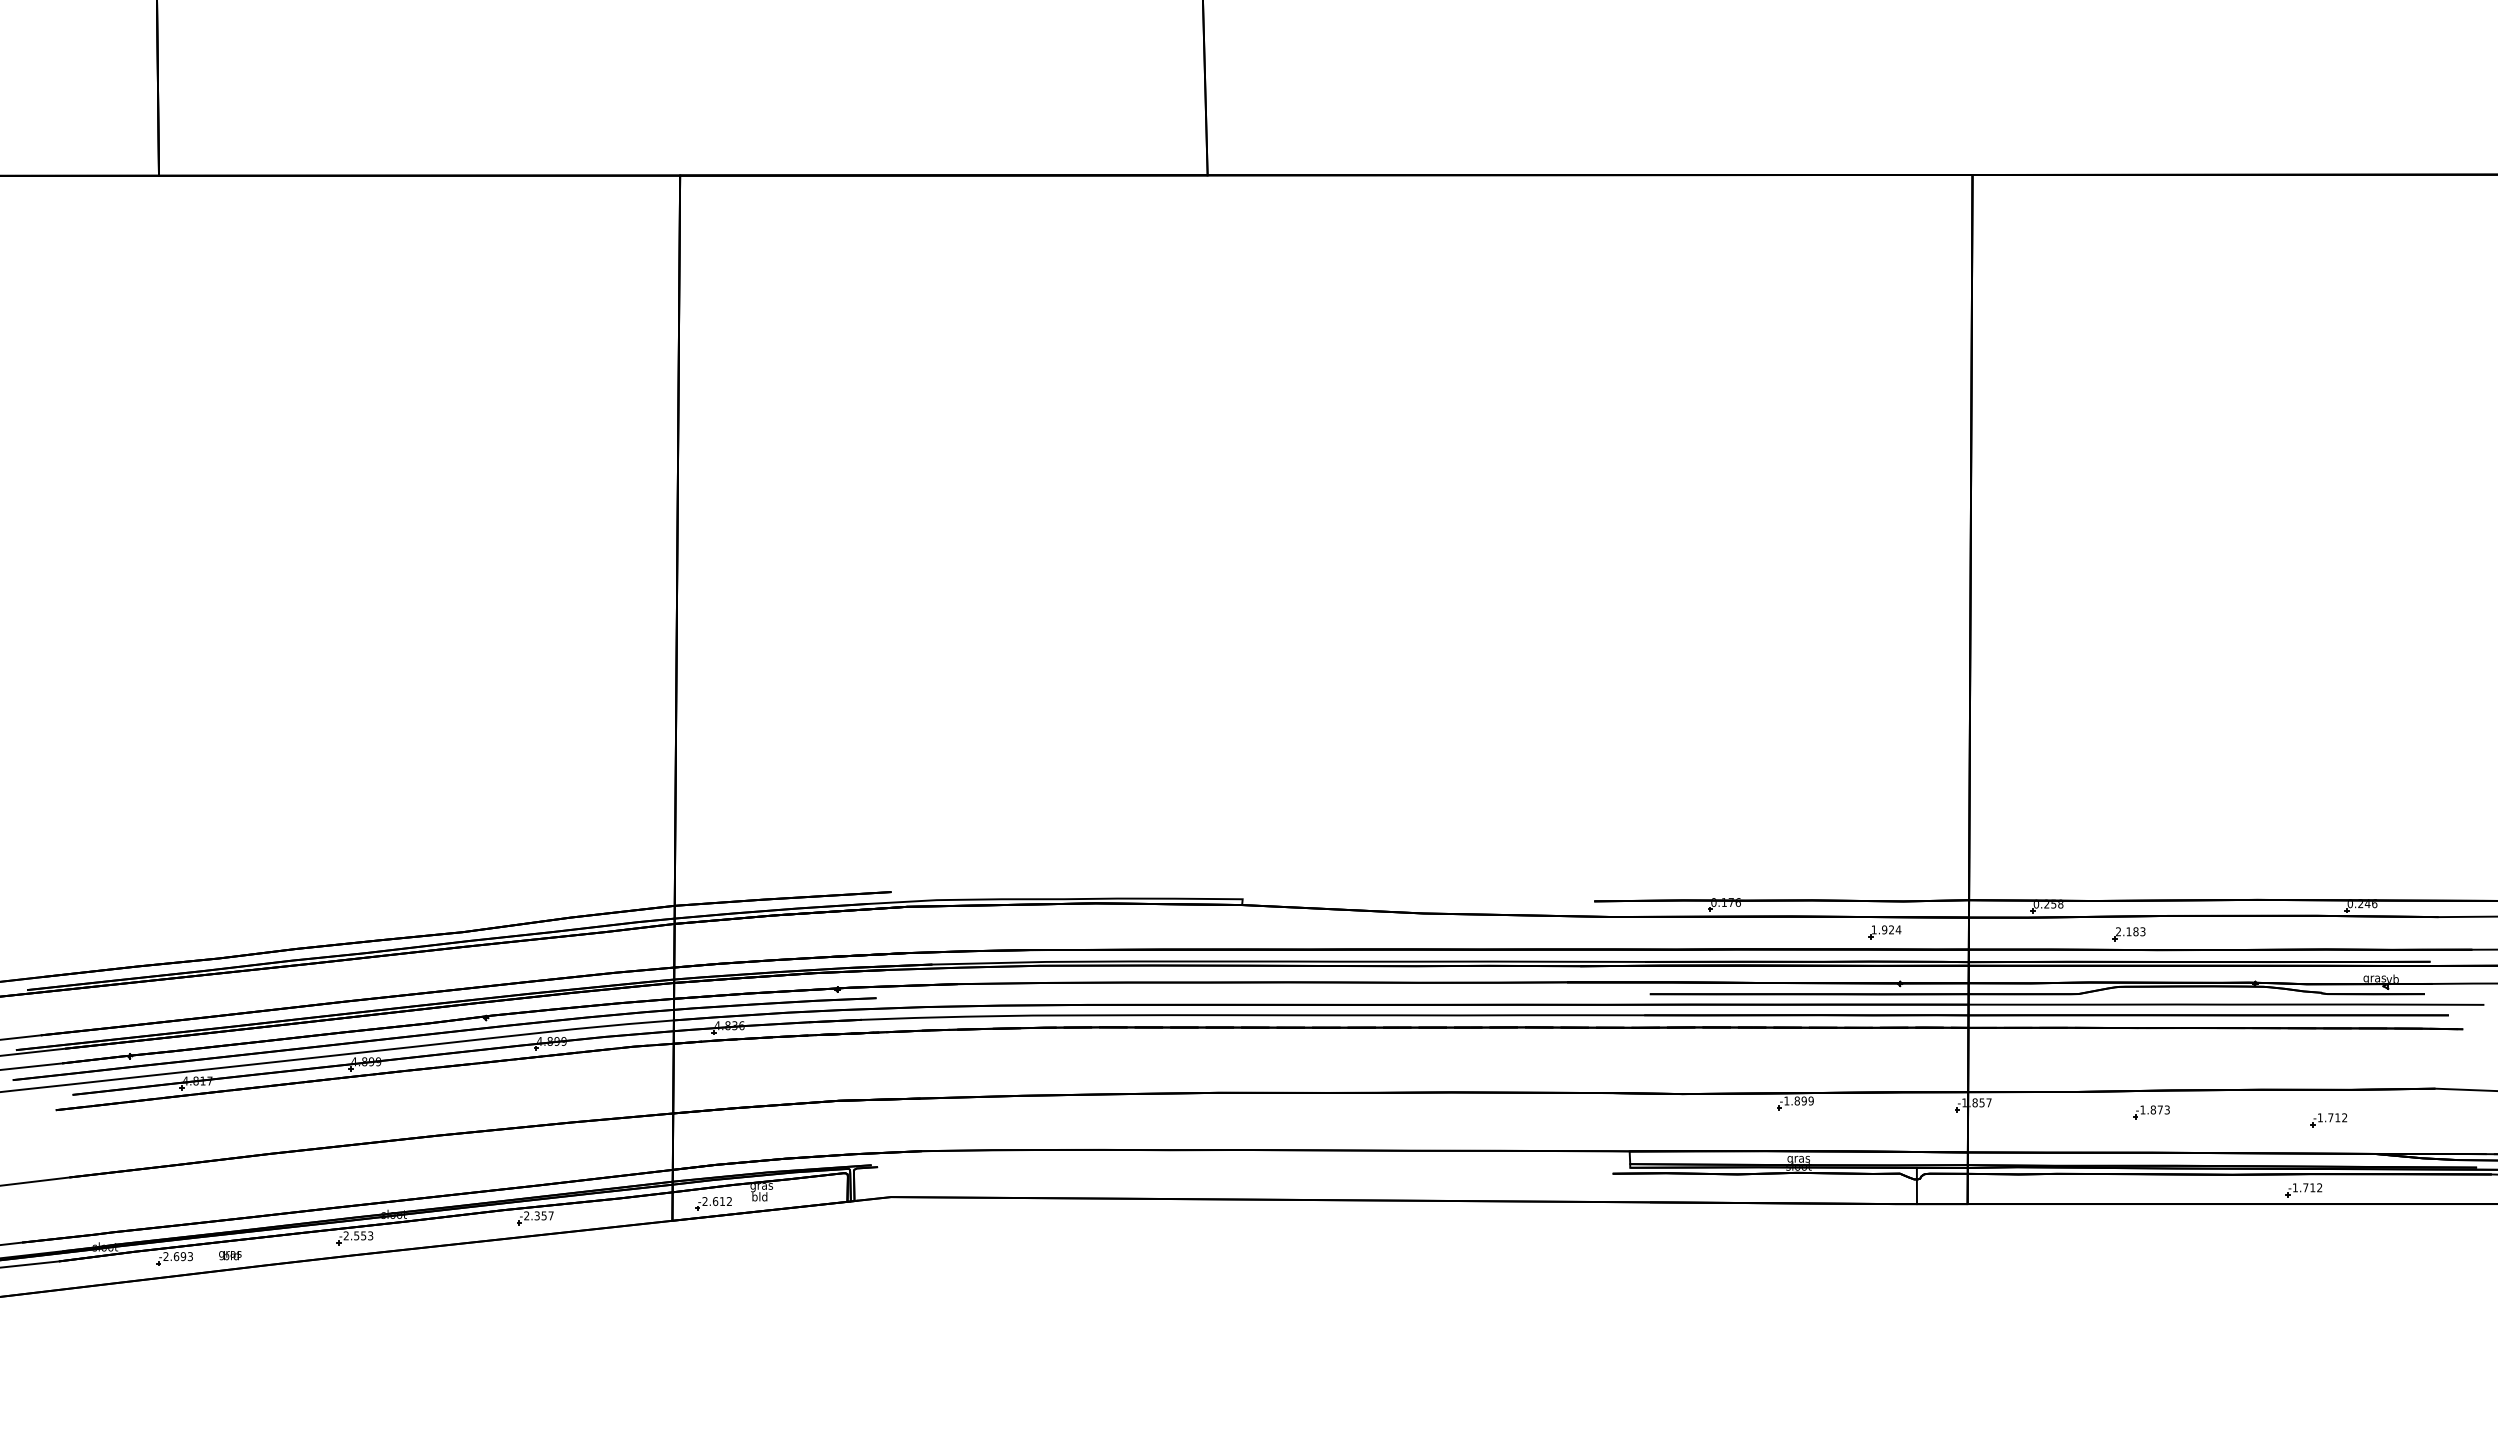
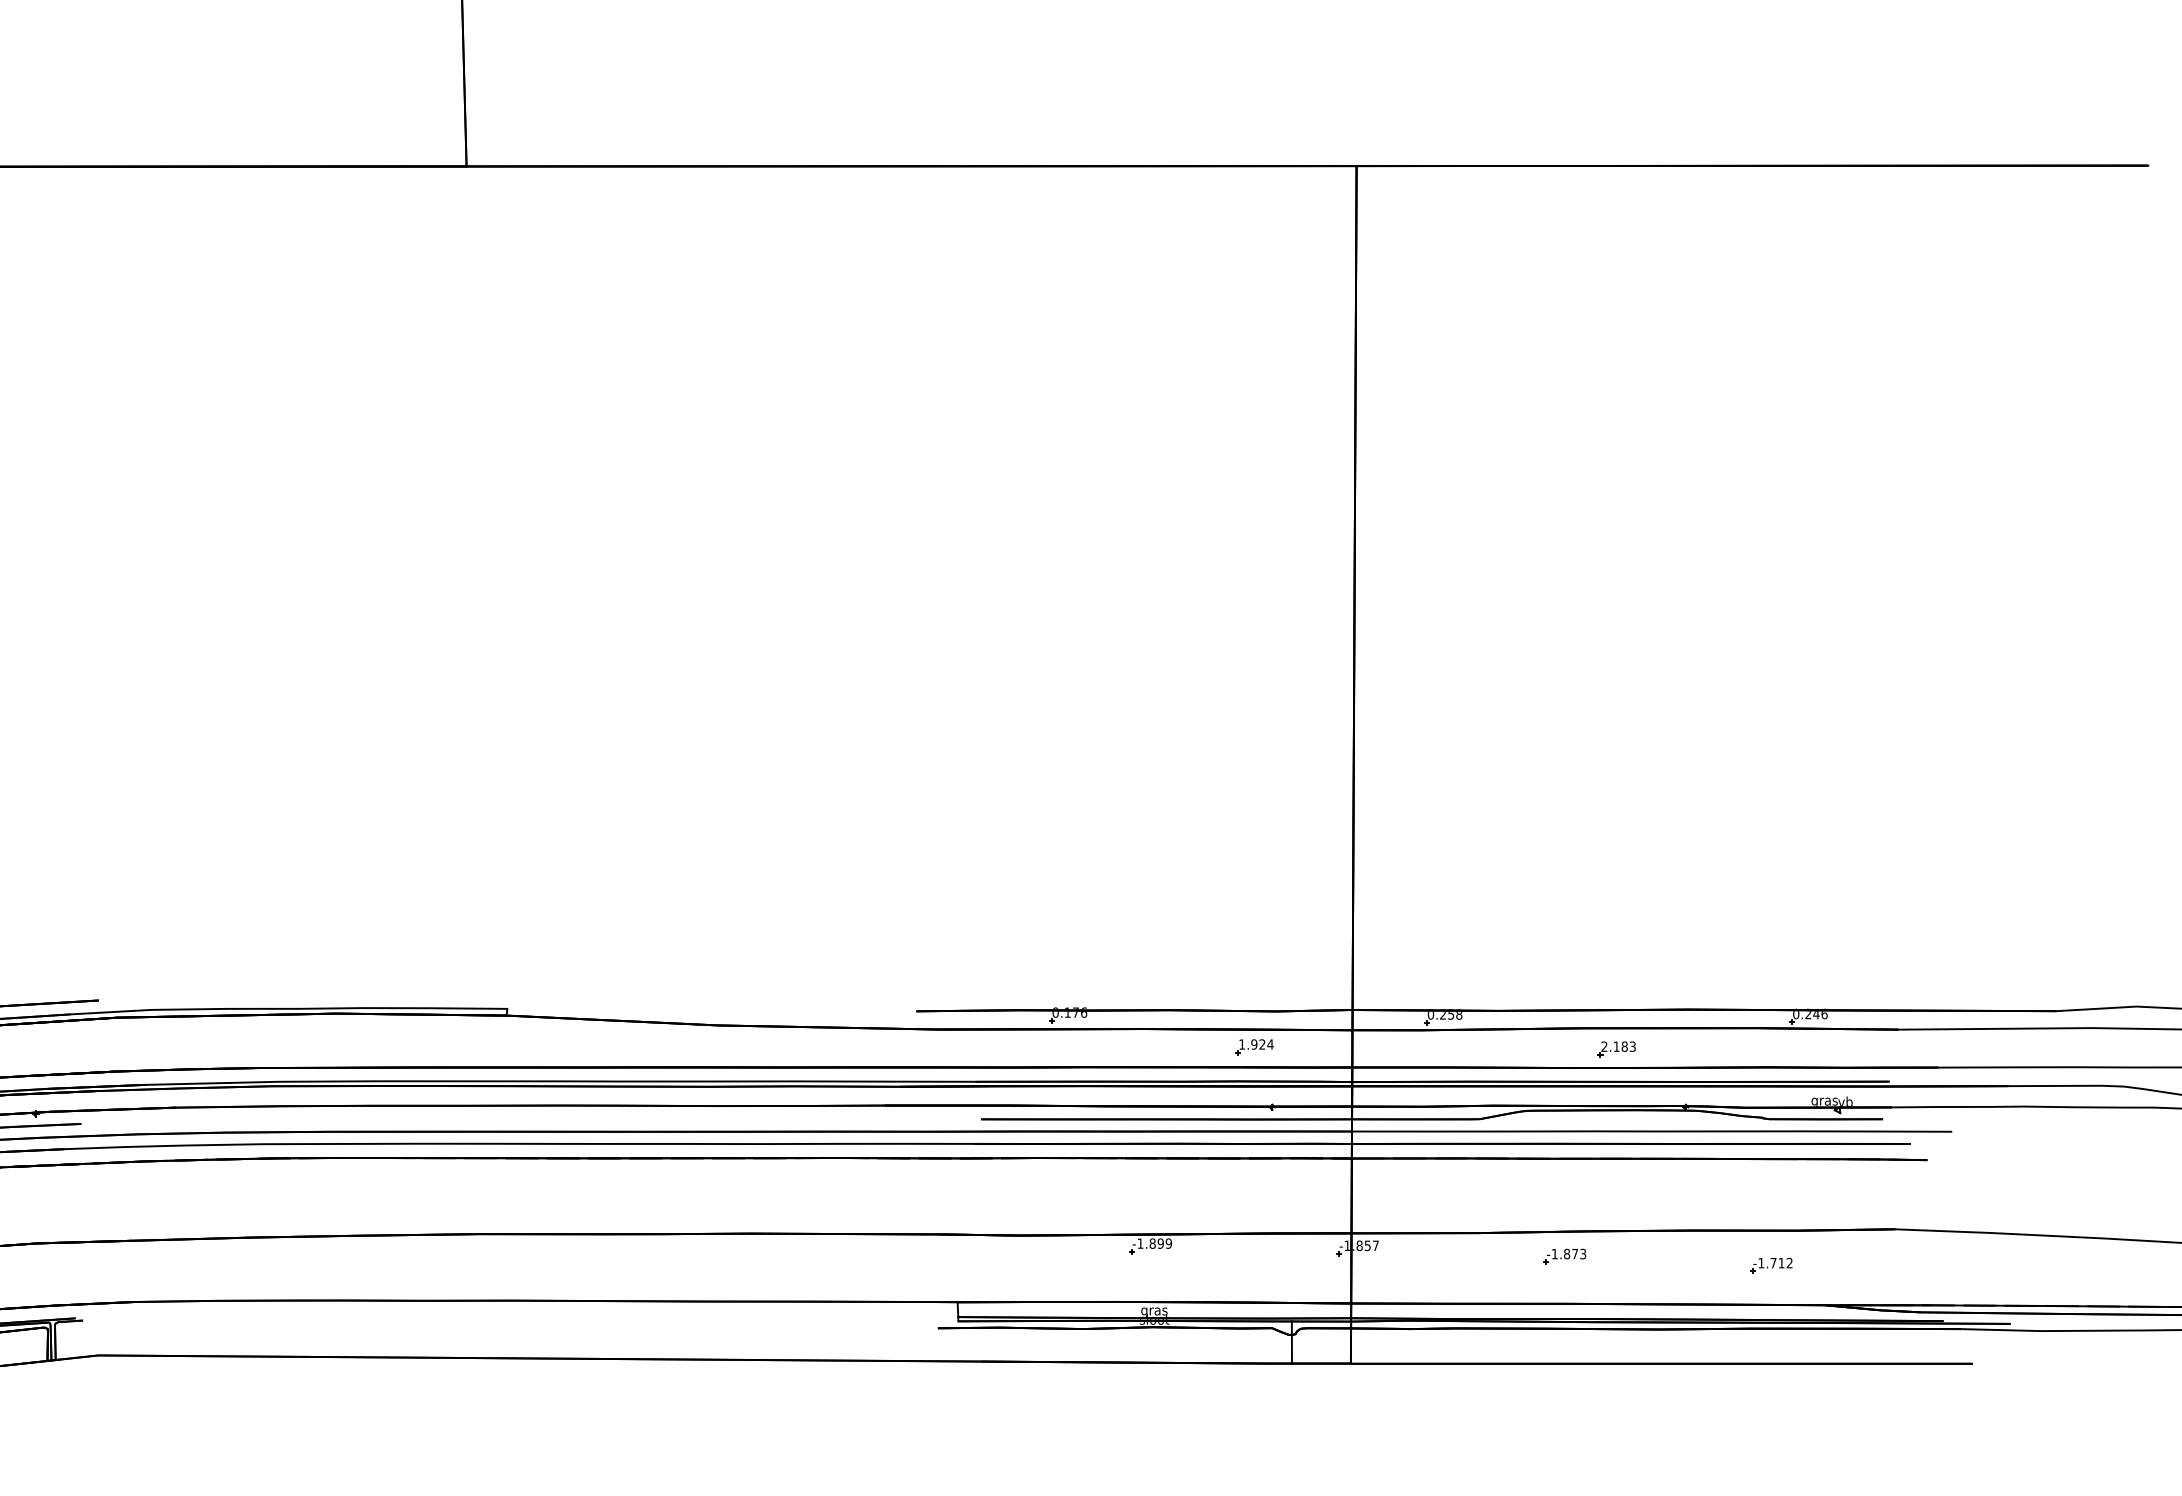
part: (2128, 934) -> (1616, 1049), moved
part: (2303, 1190) -> (1741, 1347), removed

